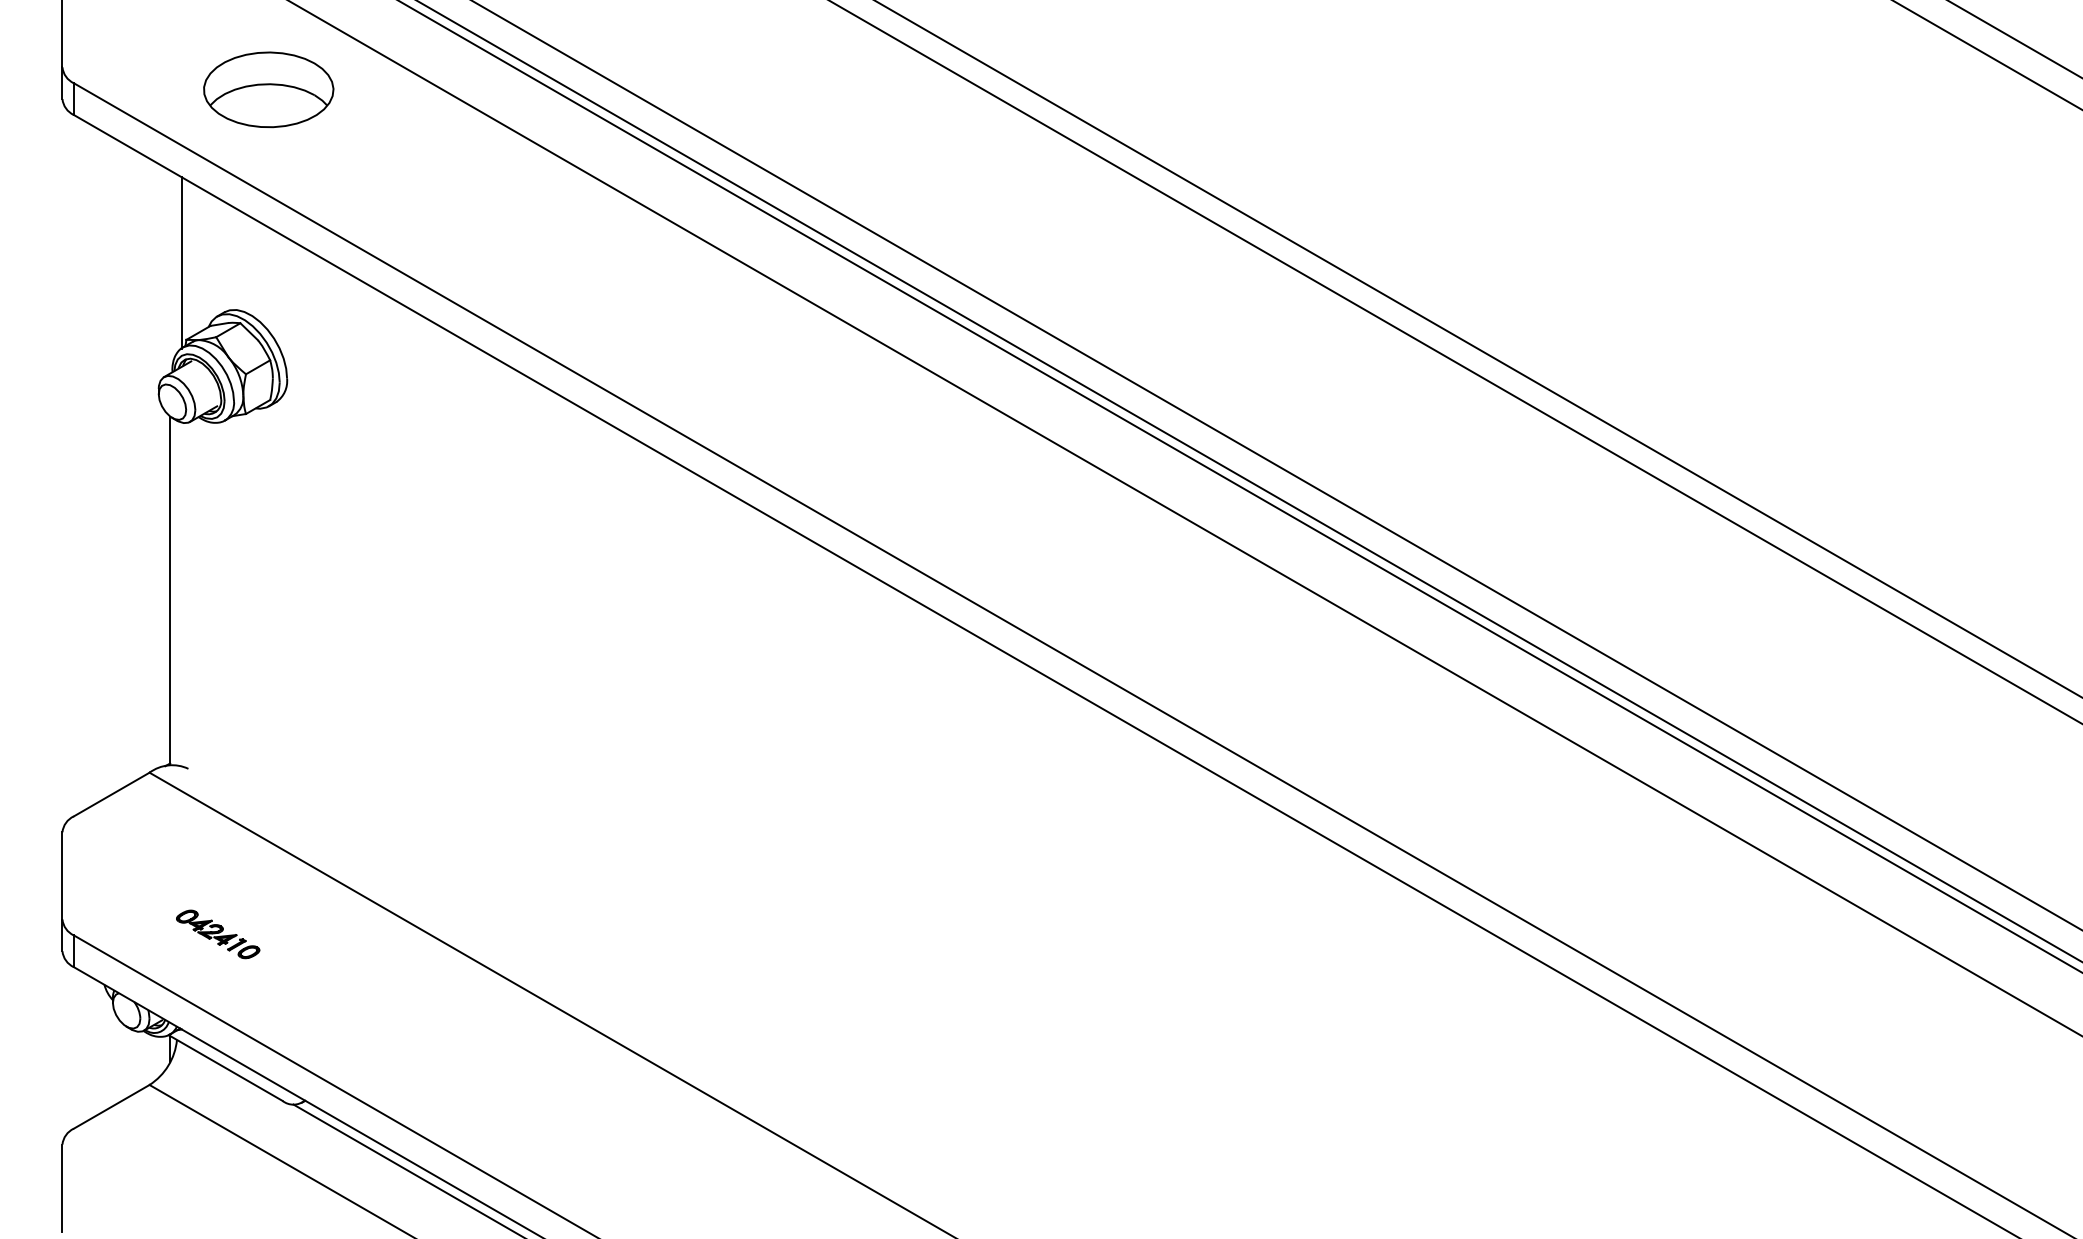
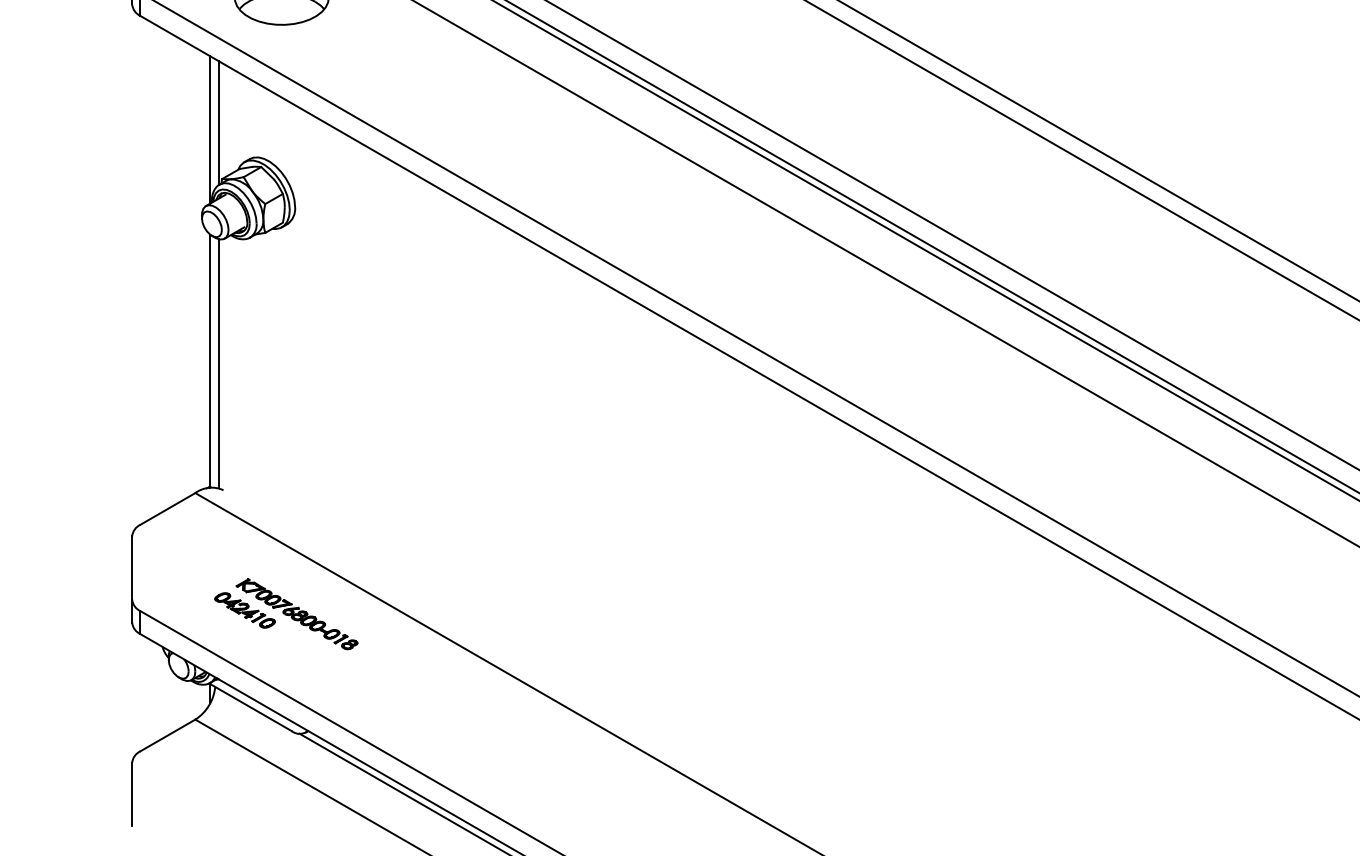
line: (170, 271) -> (210, 129), added
line: (181, 594) -> (218, 363), added
part: (289, 939) -> (296, 614), added

